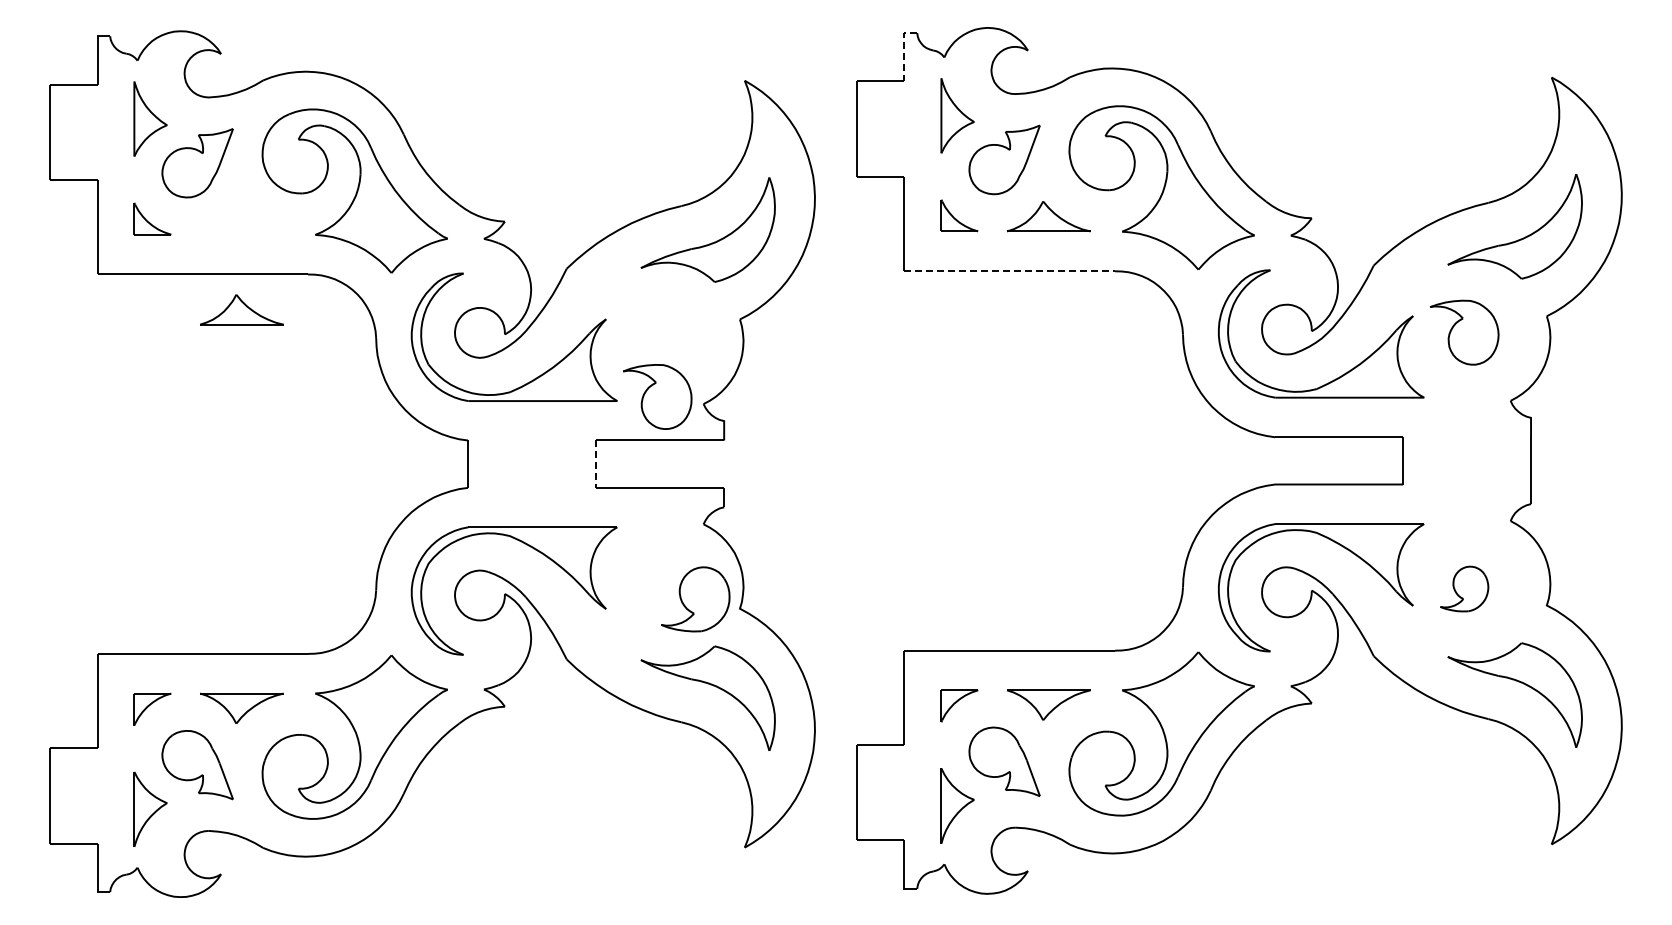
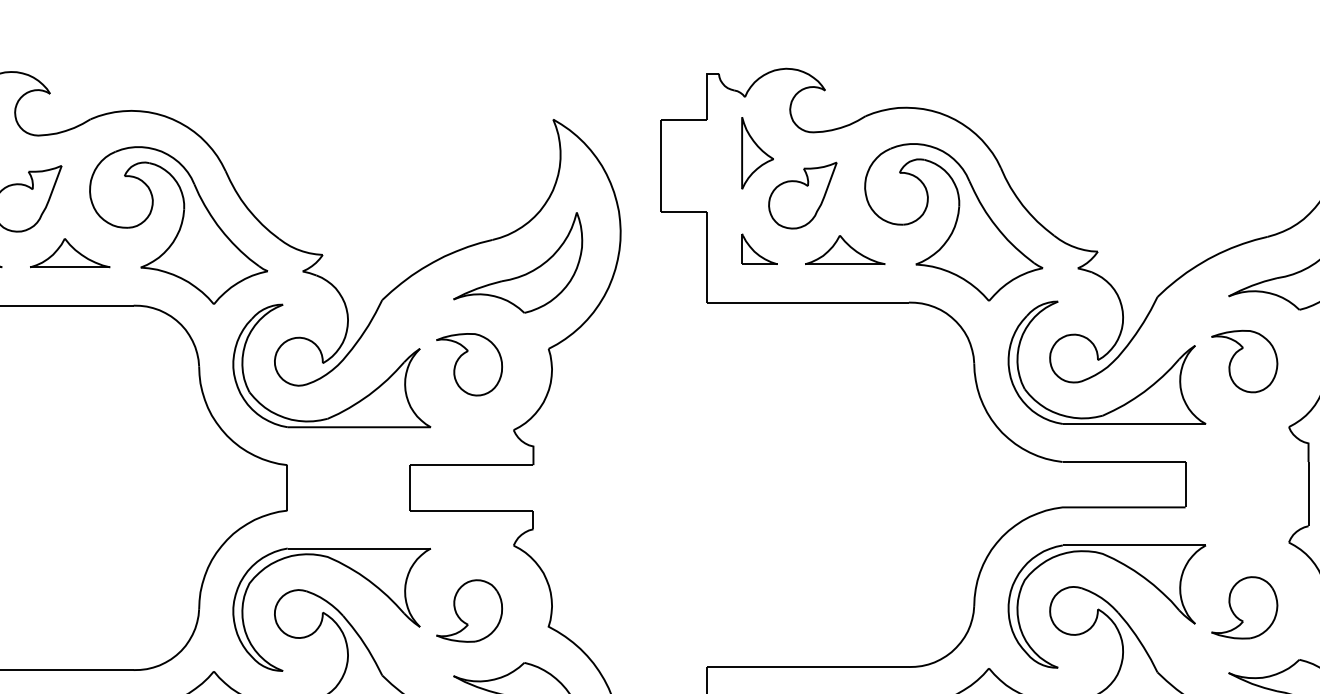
line: (904, 50) -> (706, 90), dashed -> solid
line: (1010, 271) -> (808, 302), dashed -> solid
part: (241, 309) -> (69, 252), moved
part: (657, 396) -> (469, 364), moved
line: (595, 464) -> (409, 488), dashed -> solid
part: (1464, 588) -> (1244, 607), size x1.43
part: (695, 599) -> (469, 611), moved

